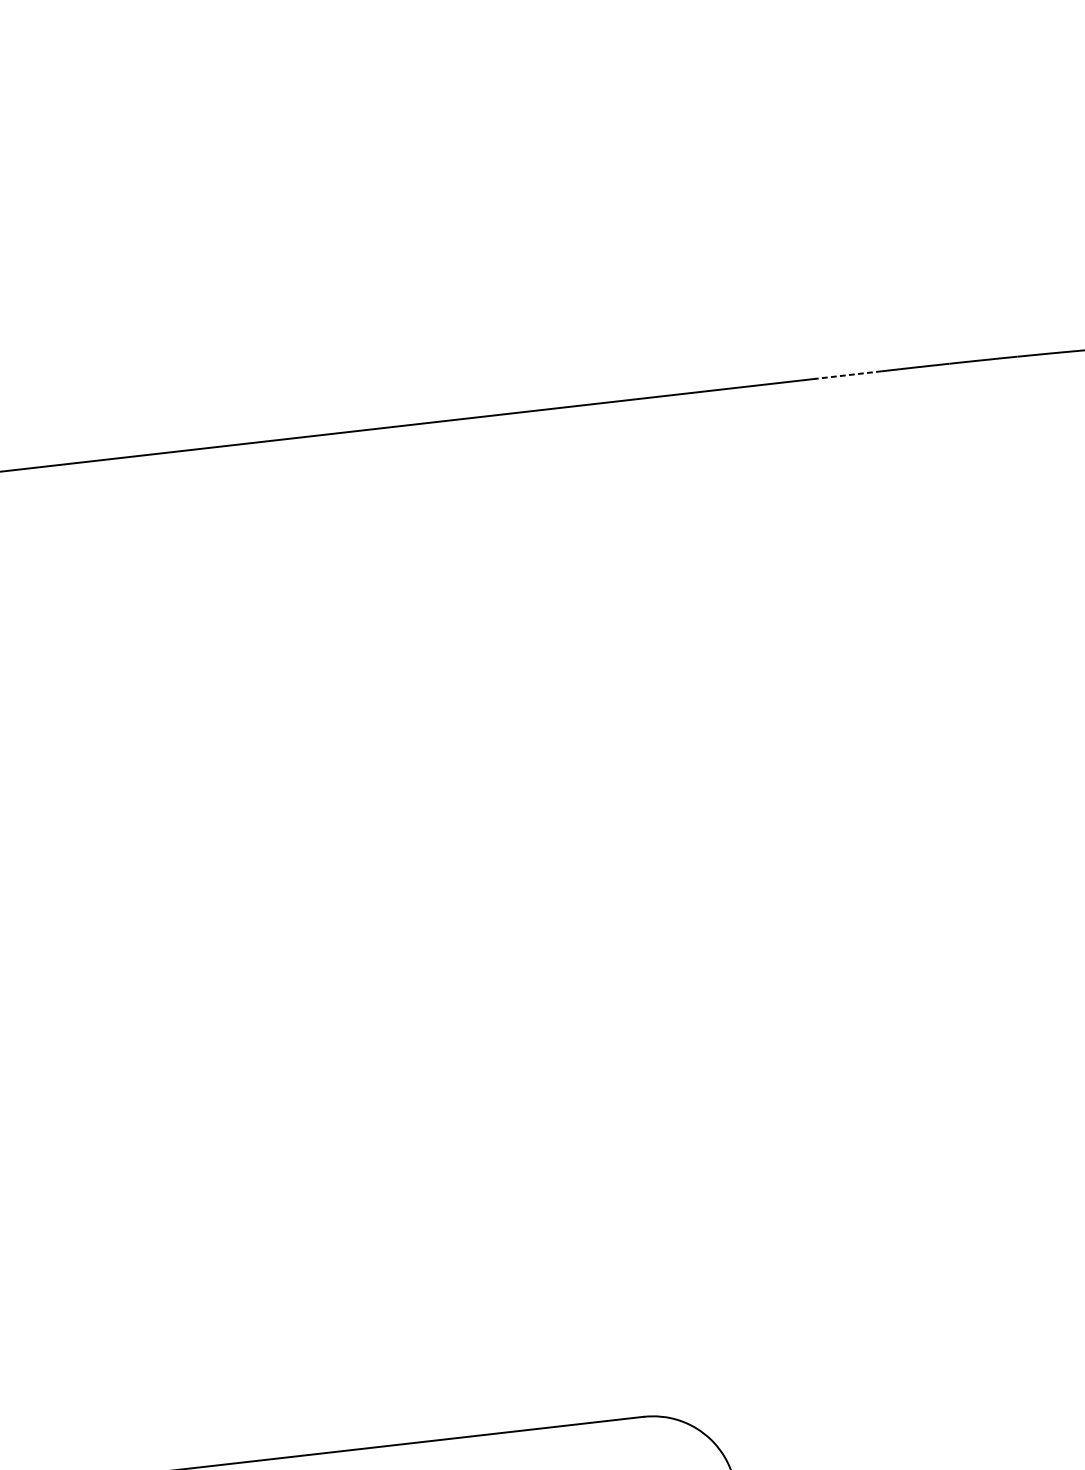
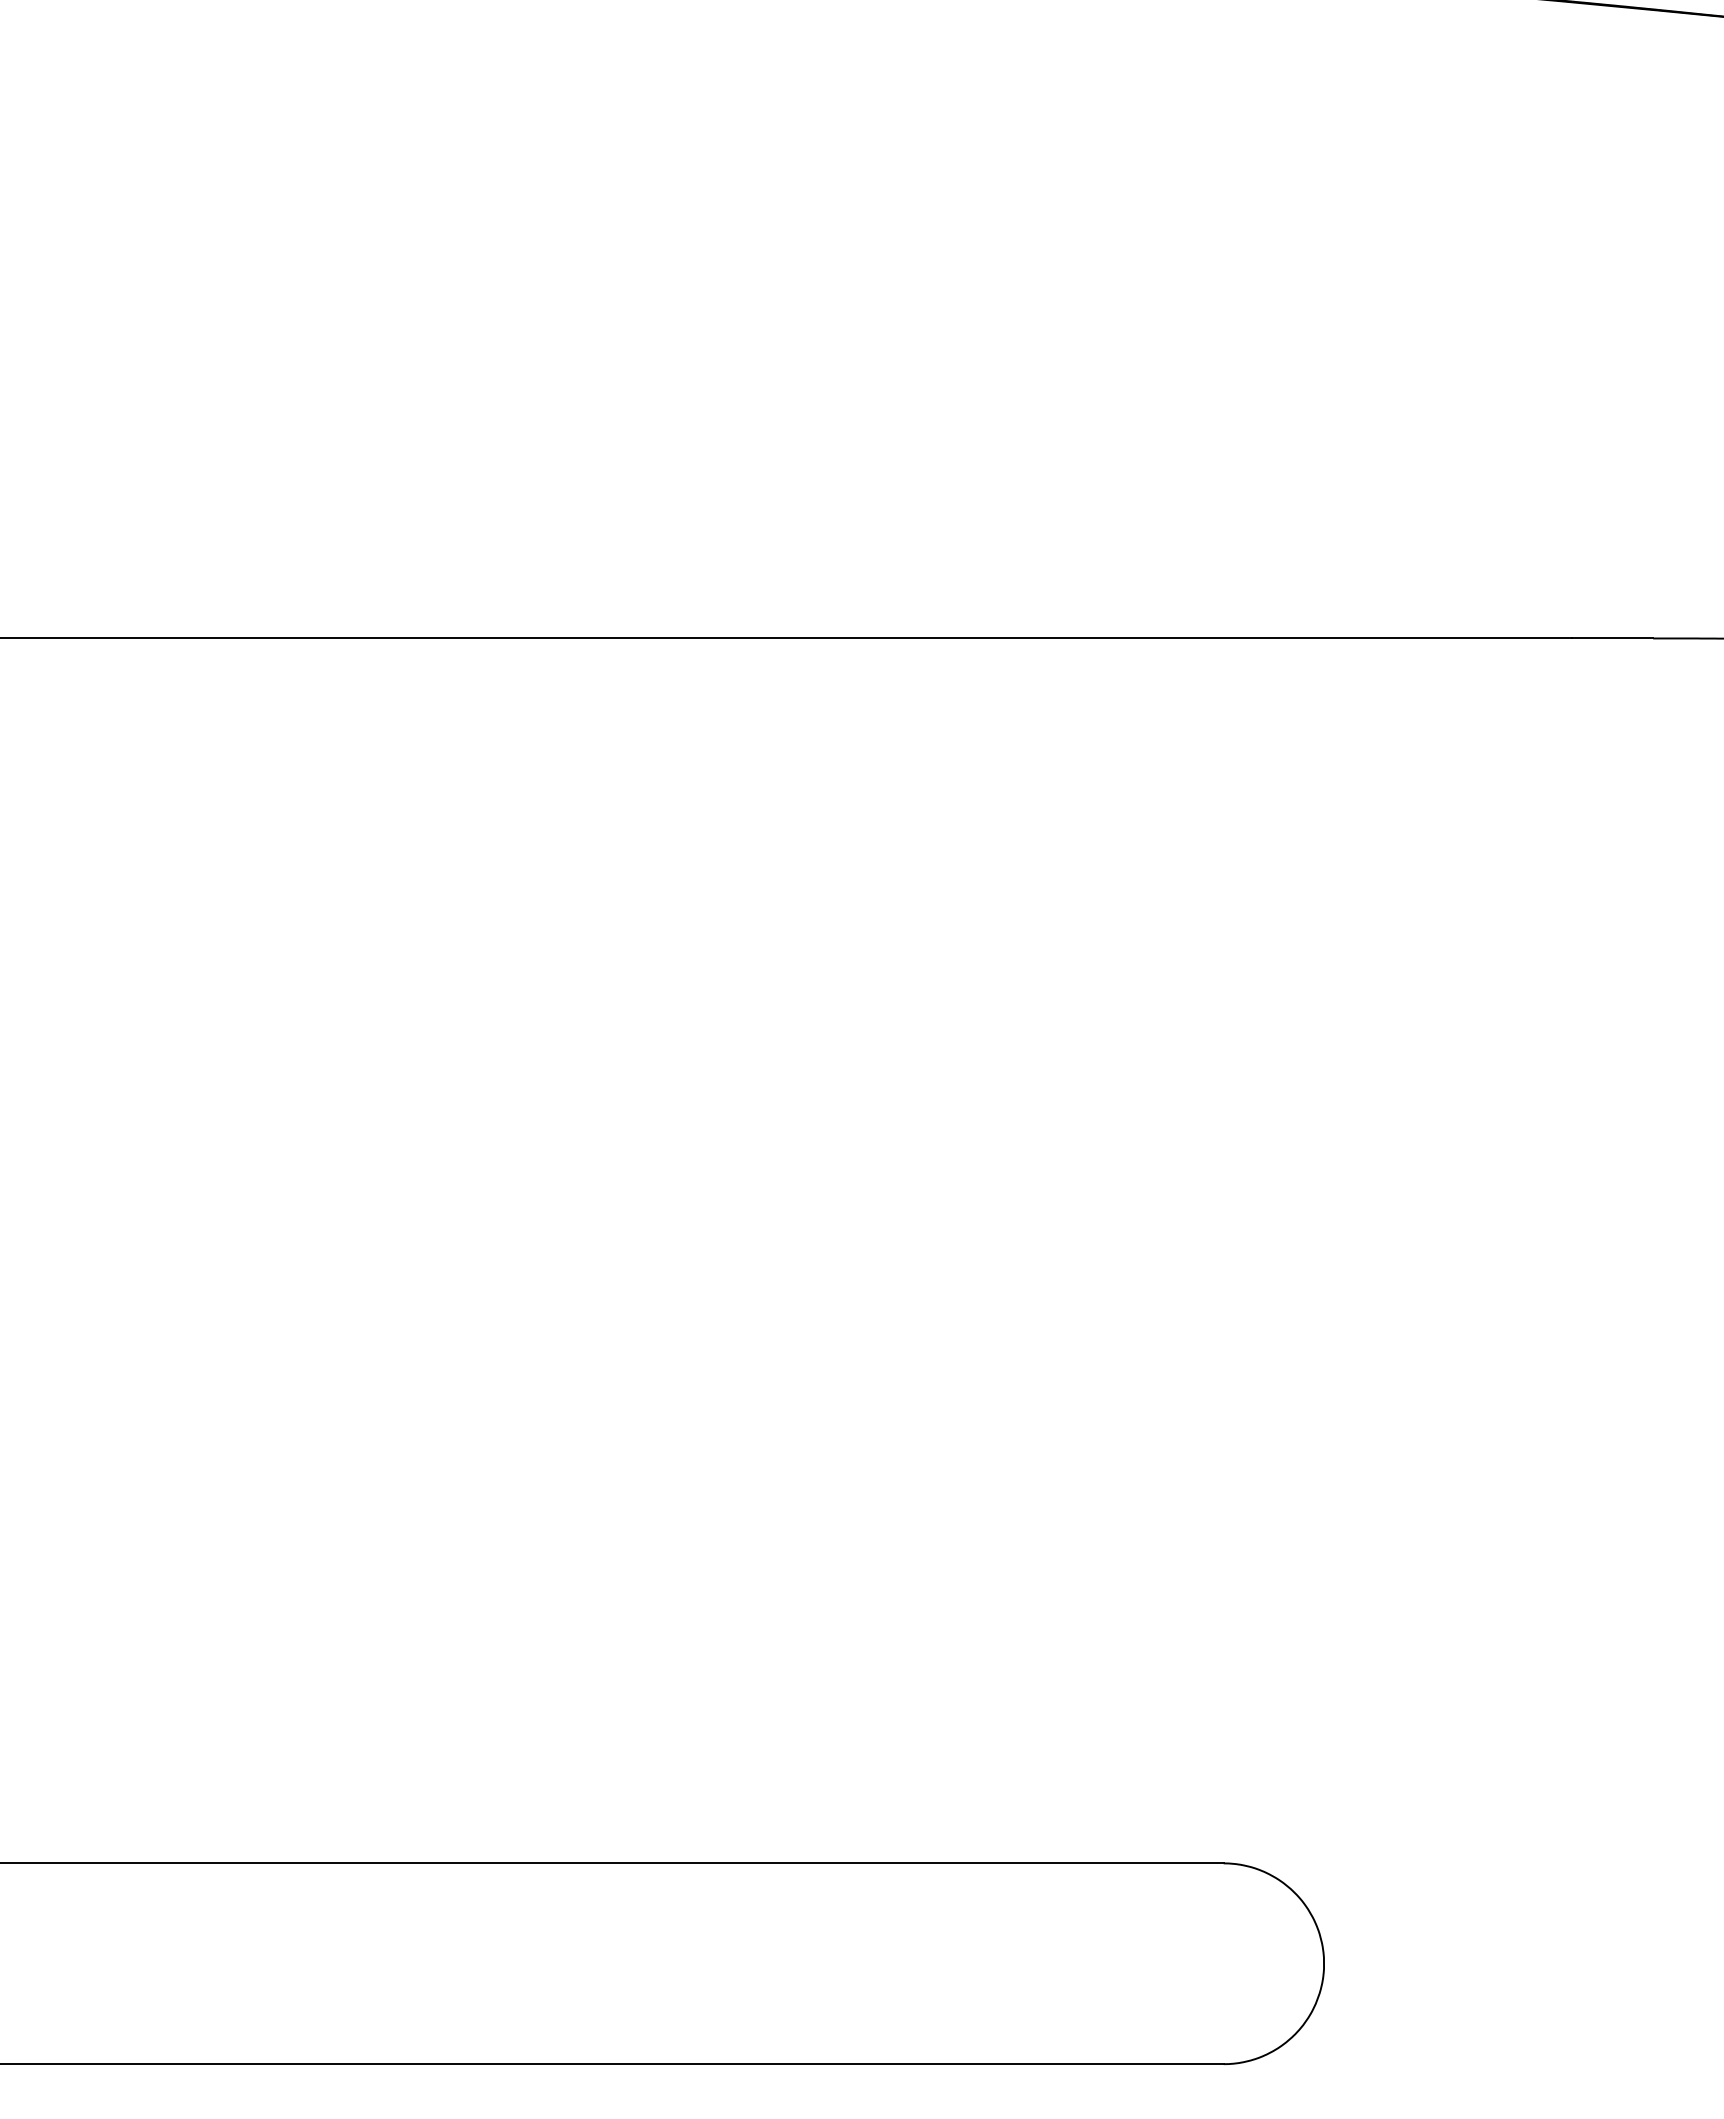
line: (848, 375) -> (1612, 638), dashed -> solid

